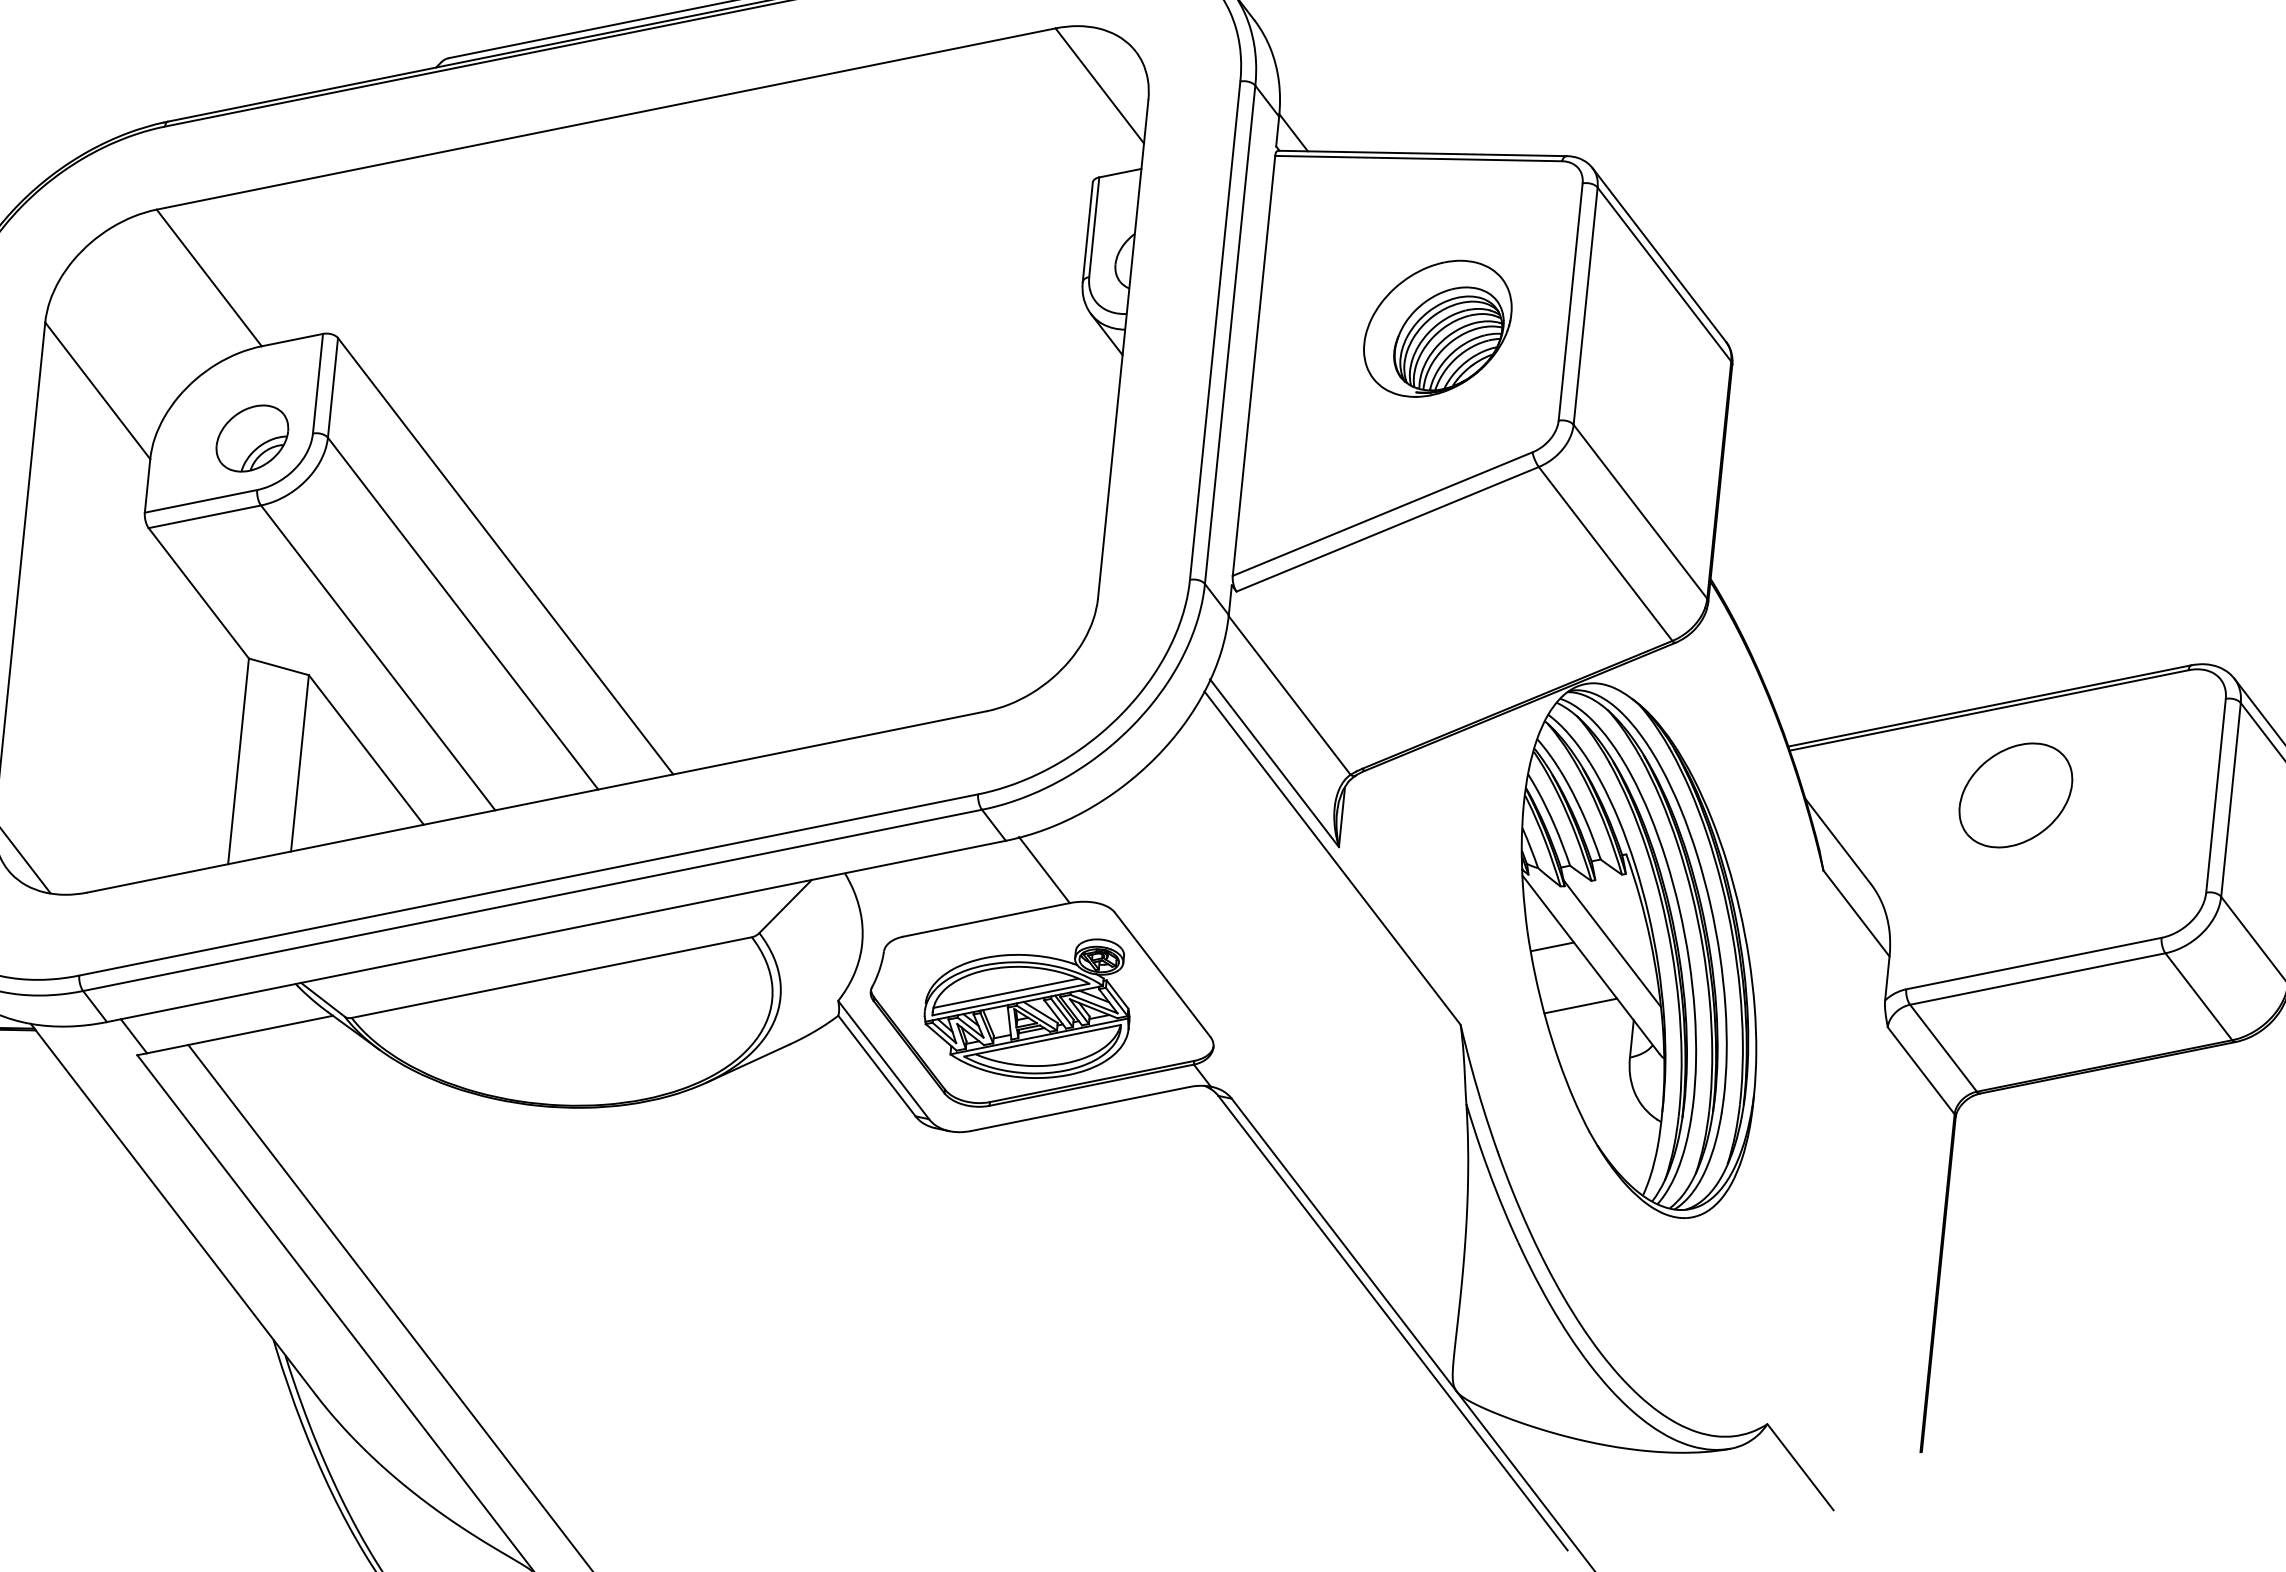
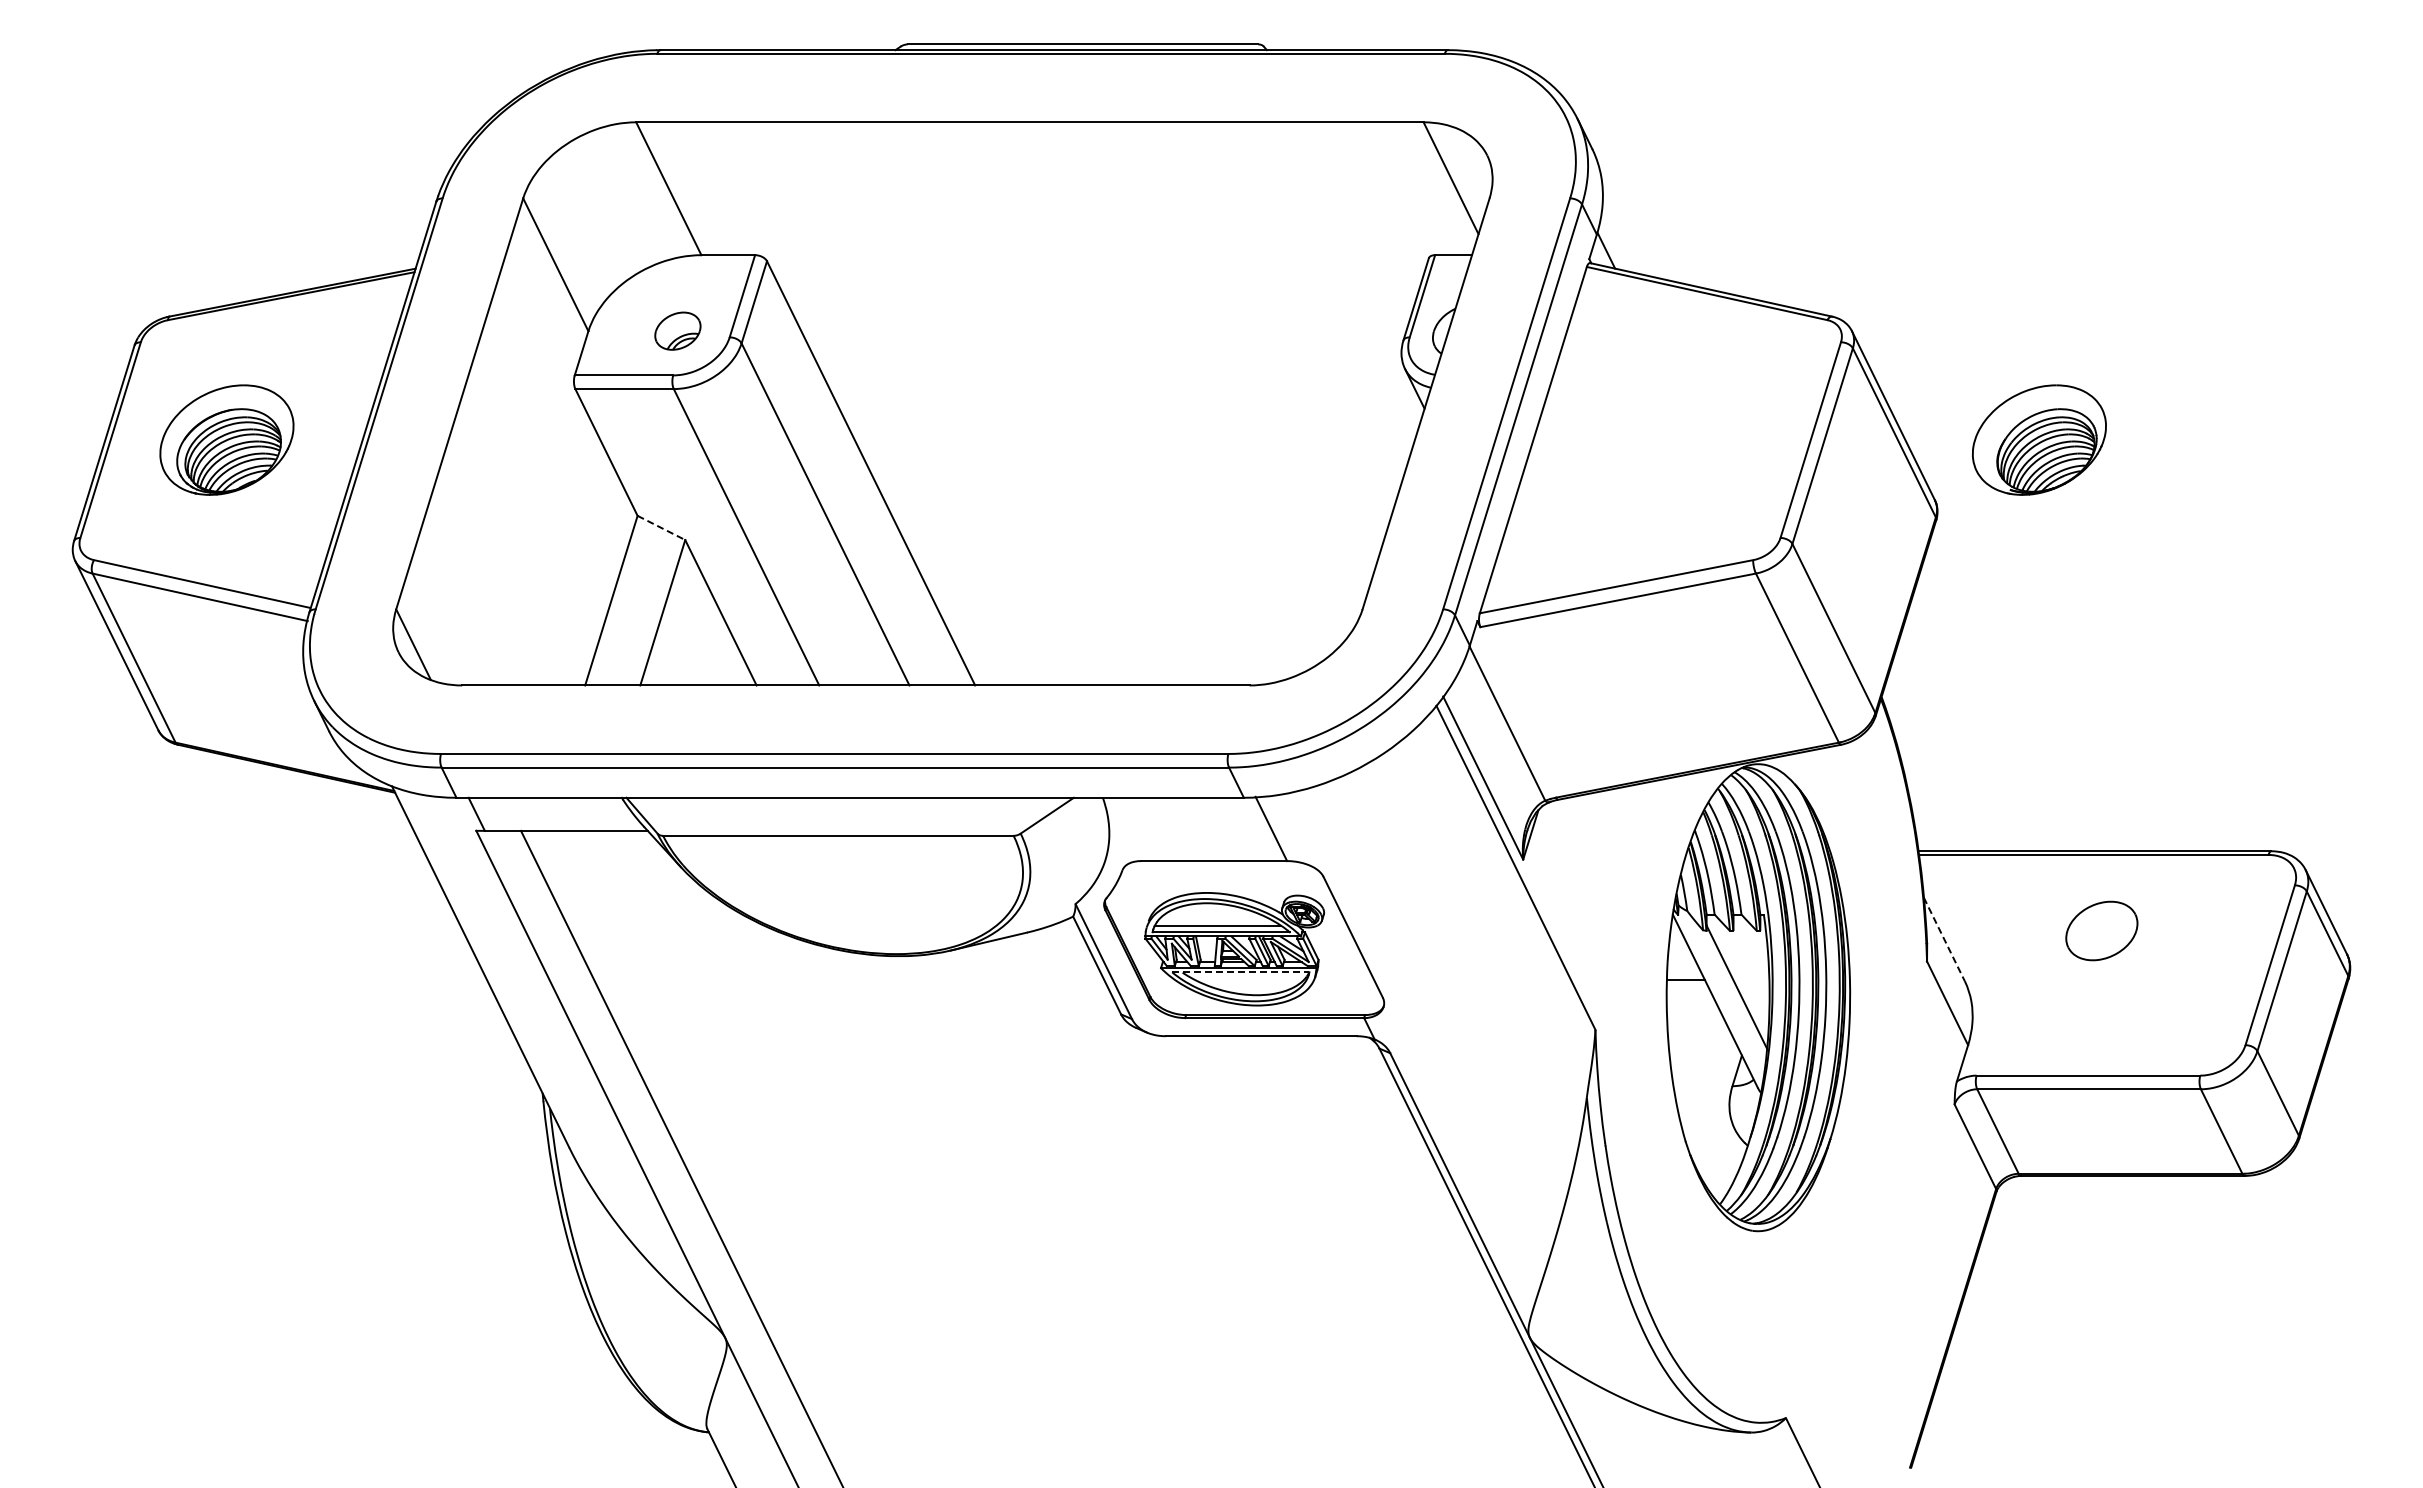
part: (1437, 328) -> (2039, 439), moved
part: (251, 437) -> (677, 330), size x0.7
line: (278, 666) -> (661, 527), solid -> dashed
part: (2015, 794) -> (2101, 930), size x0.7
line: (1838, 841) -> (1944, 939), solid -> dashed
line: (1580, 1006) -> (1699, 1034), removed
line: (1042, 1041) -> (1240, 972), solid -> dashed

